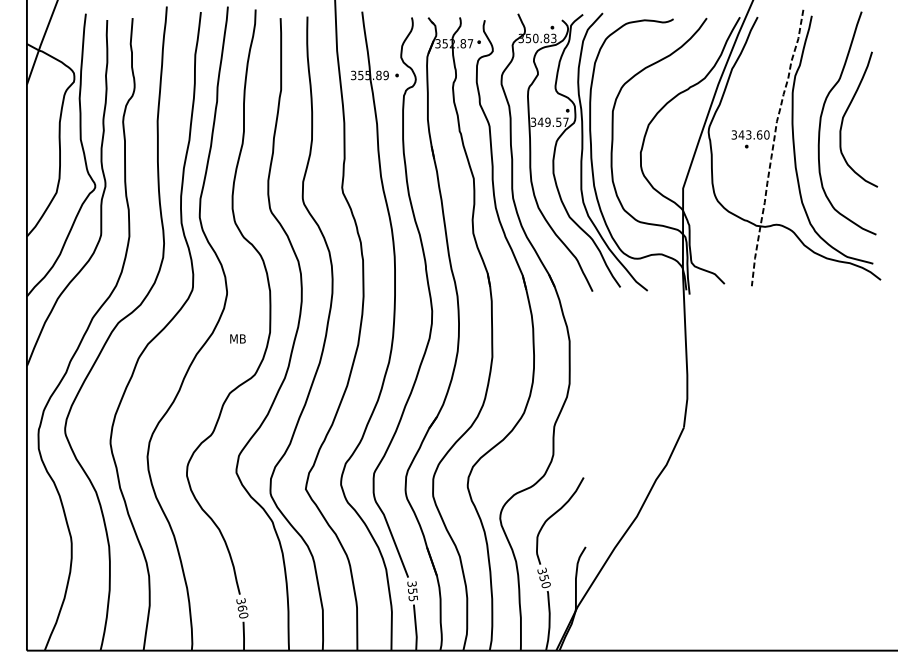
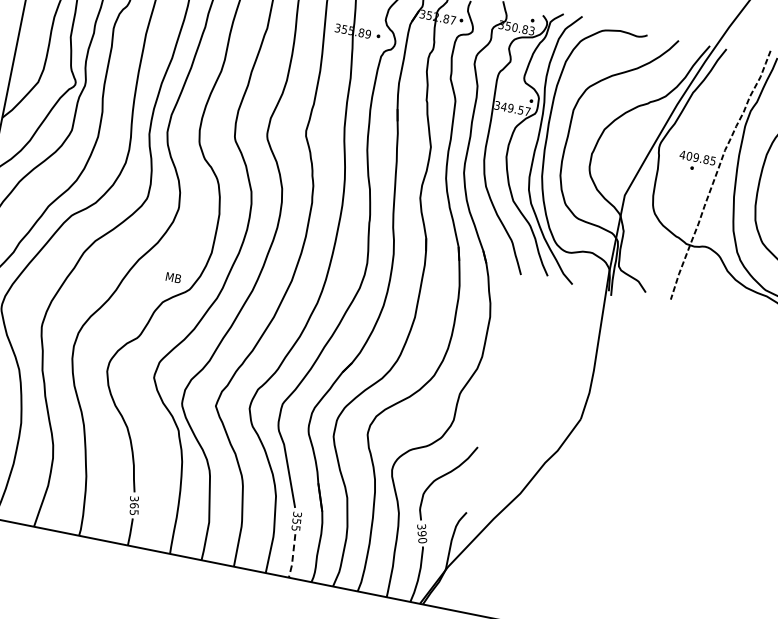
text: (750, 134) -> (697, 157), 343.60 -> 409.85
text: (237, 338) -> (173, 277), moved
text: (544, 577) -> (422, 533), 350 -> 390
text: (243, 615) -> (133, 512), 360 -> 365
line: (416, 628) -> (293, 557), solid -> dashed

